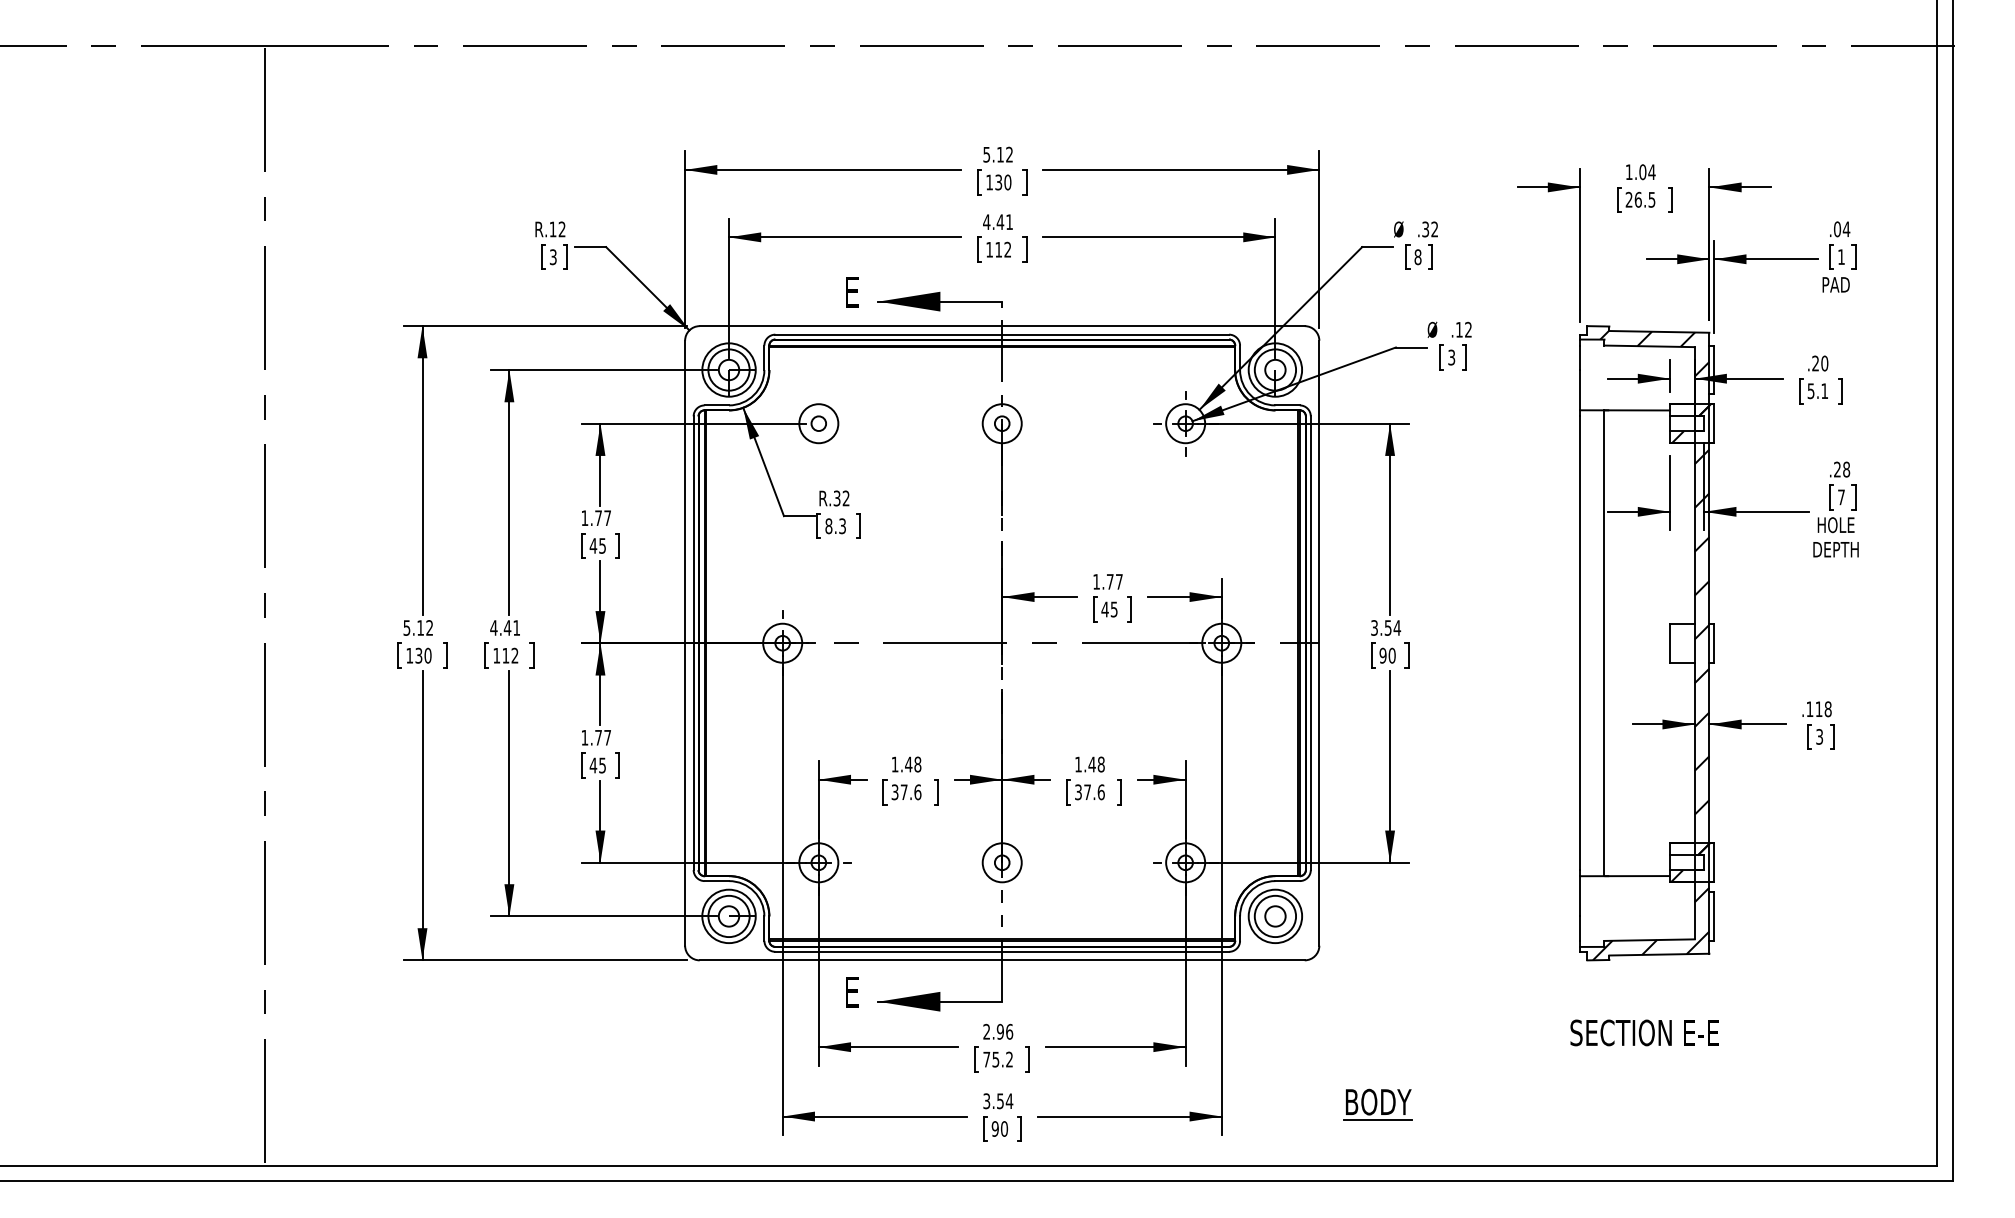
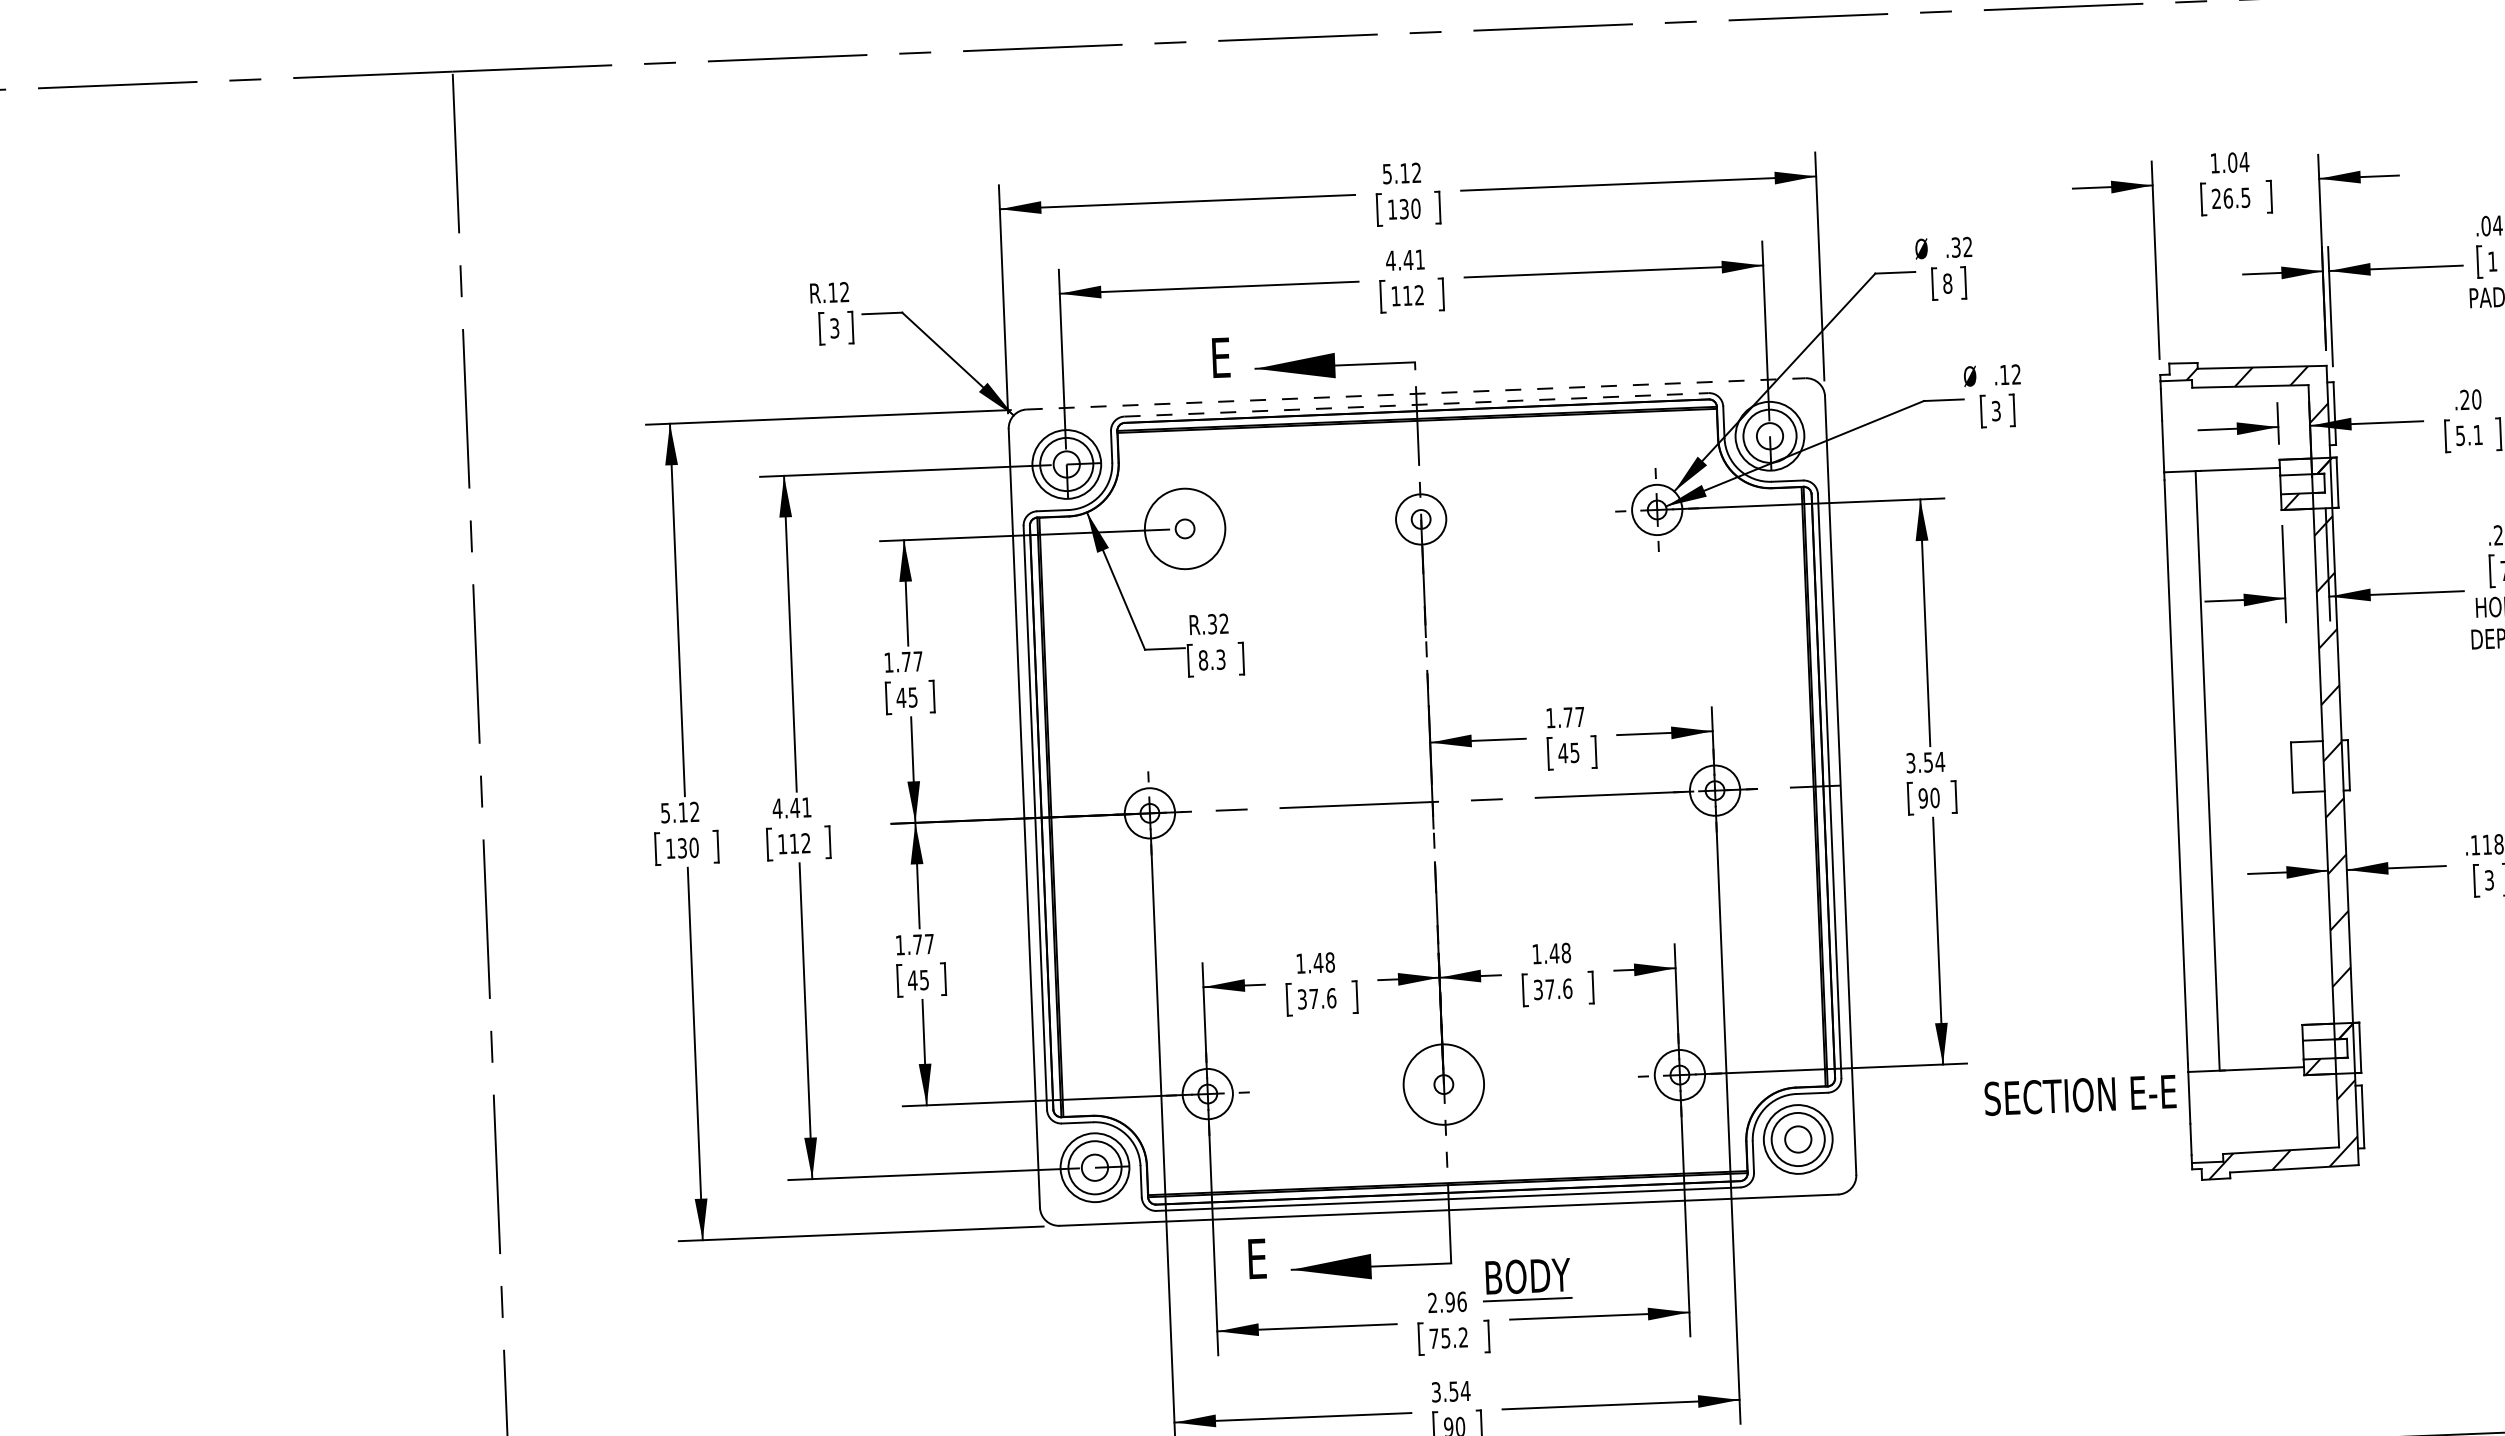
line: (1002, 326) -> (1416, 394), solid -> dashed
line: (1002, 334) -> (1416, 404), solid -> dashed
circle: (818, 423) -> (1184, 528), size x1.6
circle: (1001, 862) -> (1442, 1084), size x1.6
text: (1644, 1032) -> (2080, 1094), moved
part: (1377, 1104) -> (1526, 1279), moved

